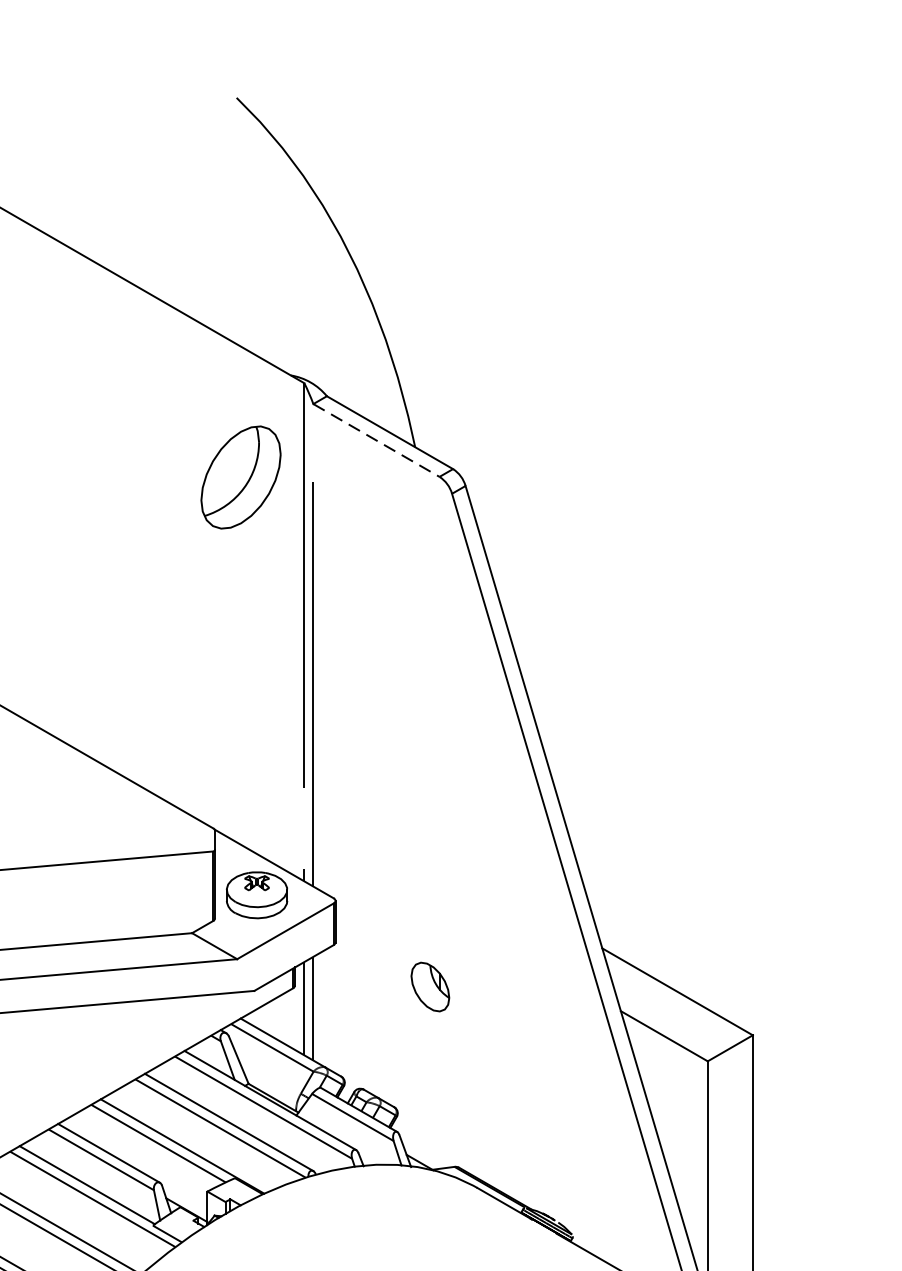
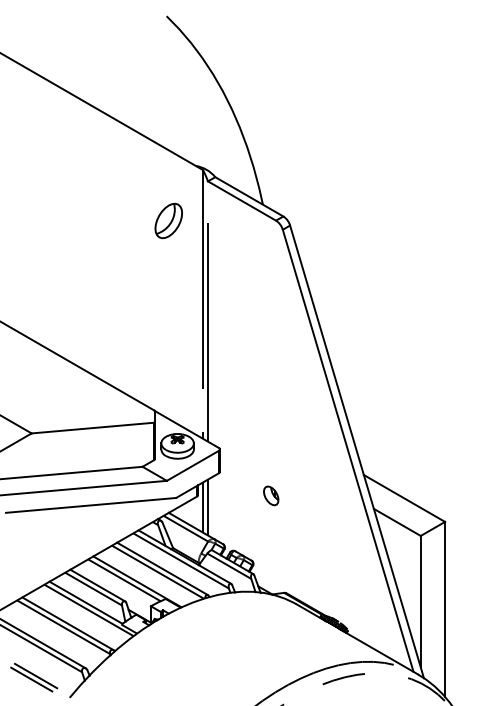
line: (377, 441) -> (242, 201), dashed -> solid
part: (240, 476) -> (168, 220), size x0.62
part: (431, 986) -> (271, 495), size x0.71

